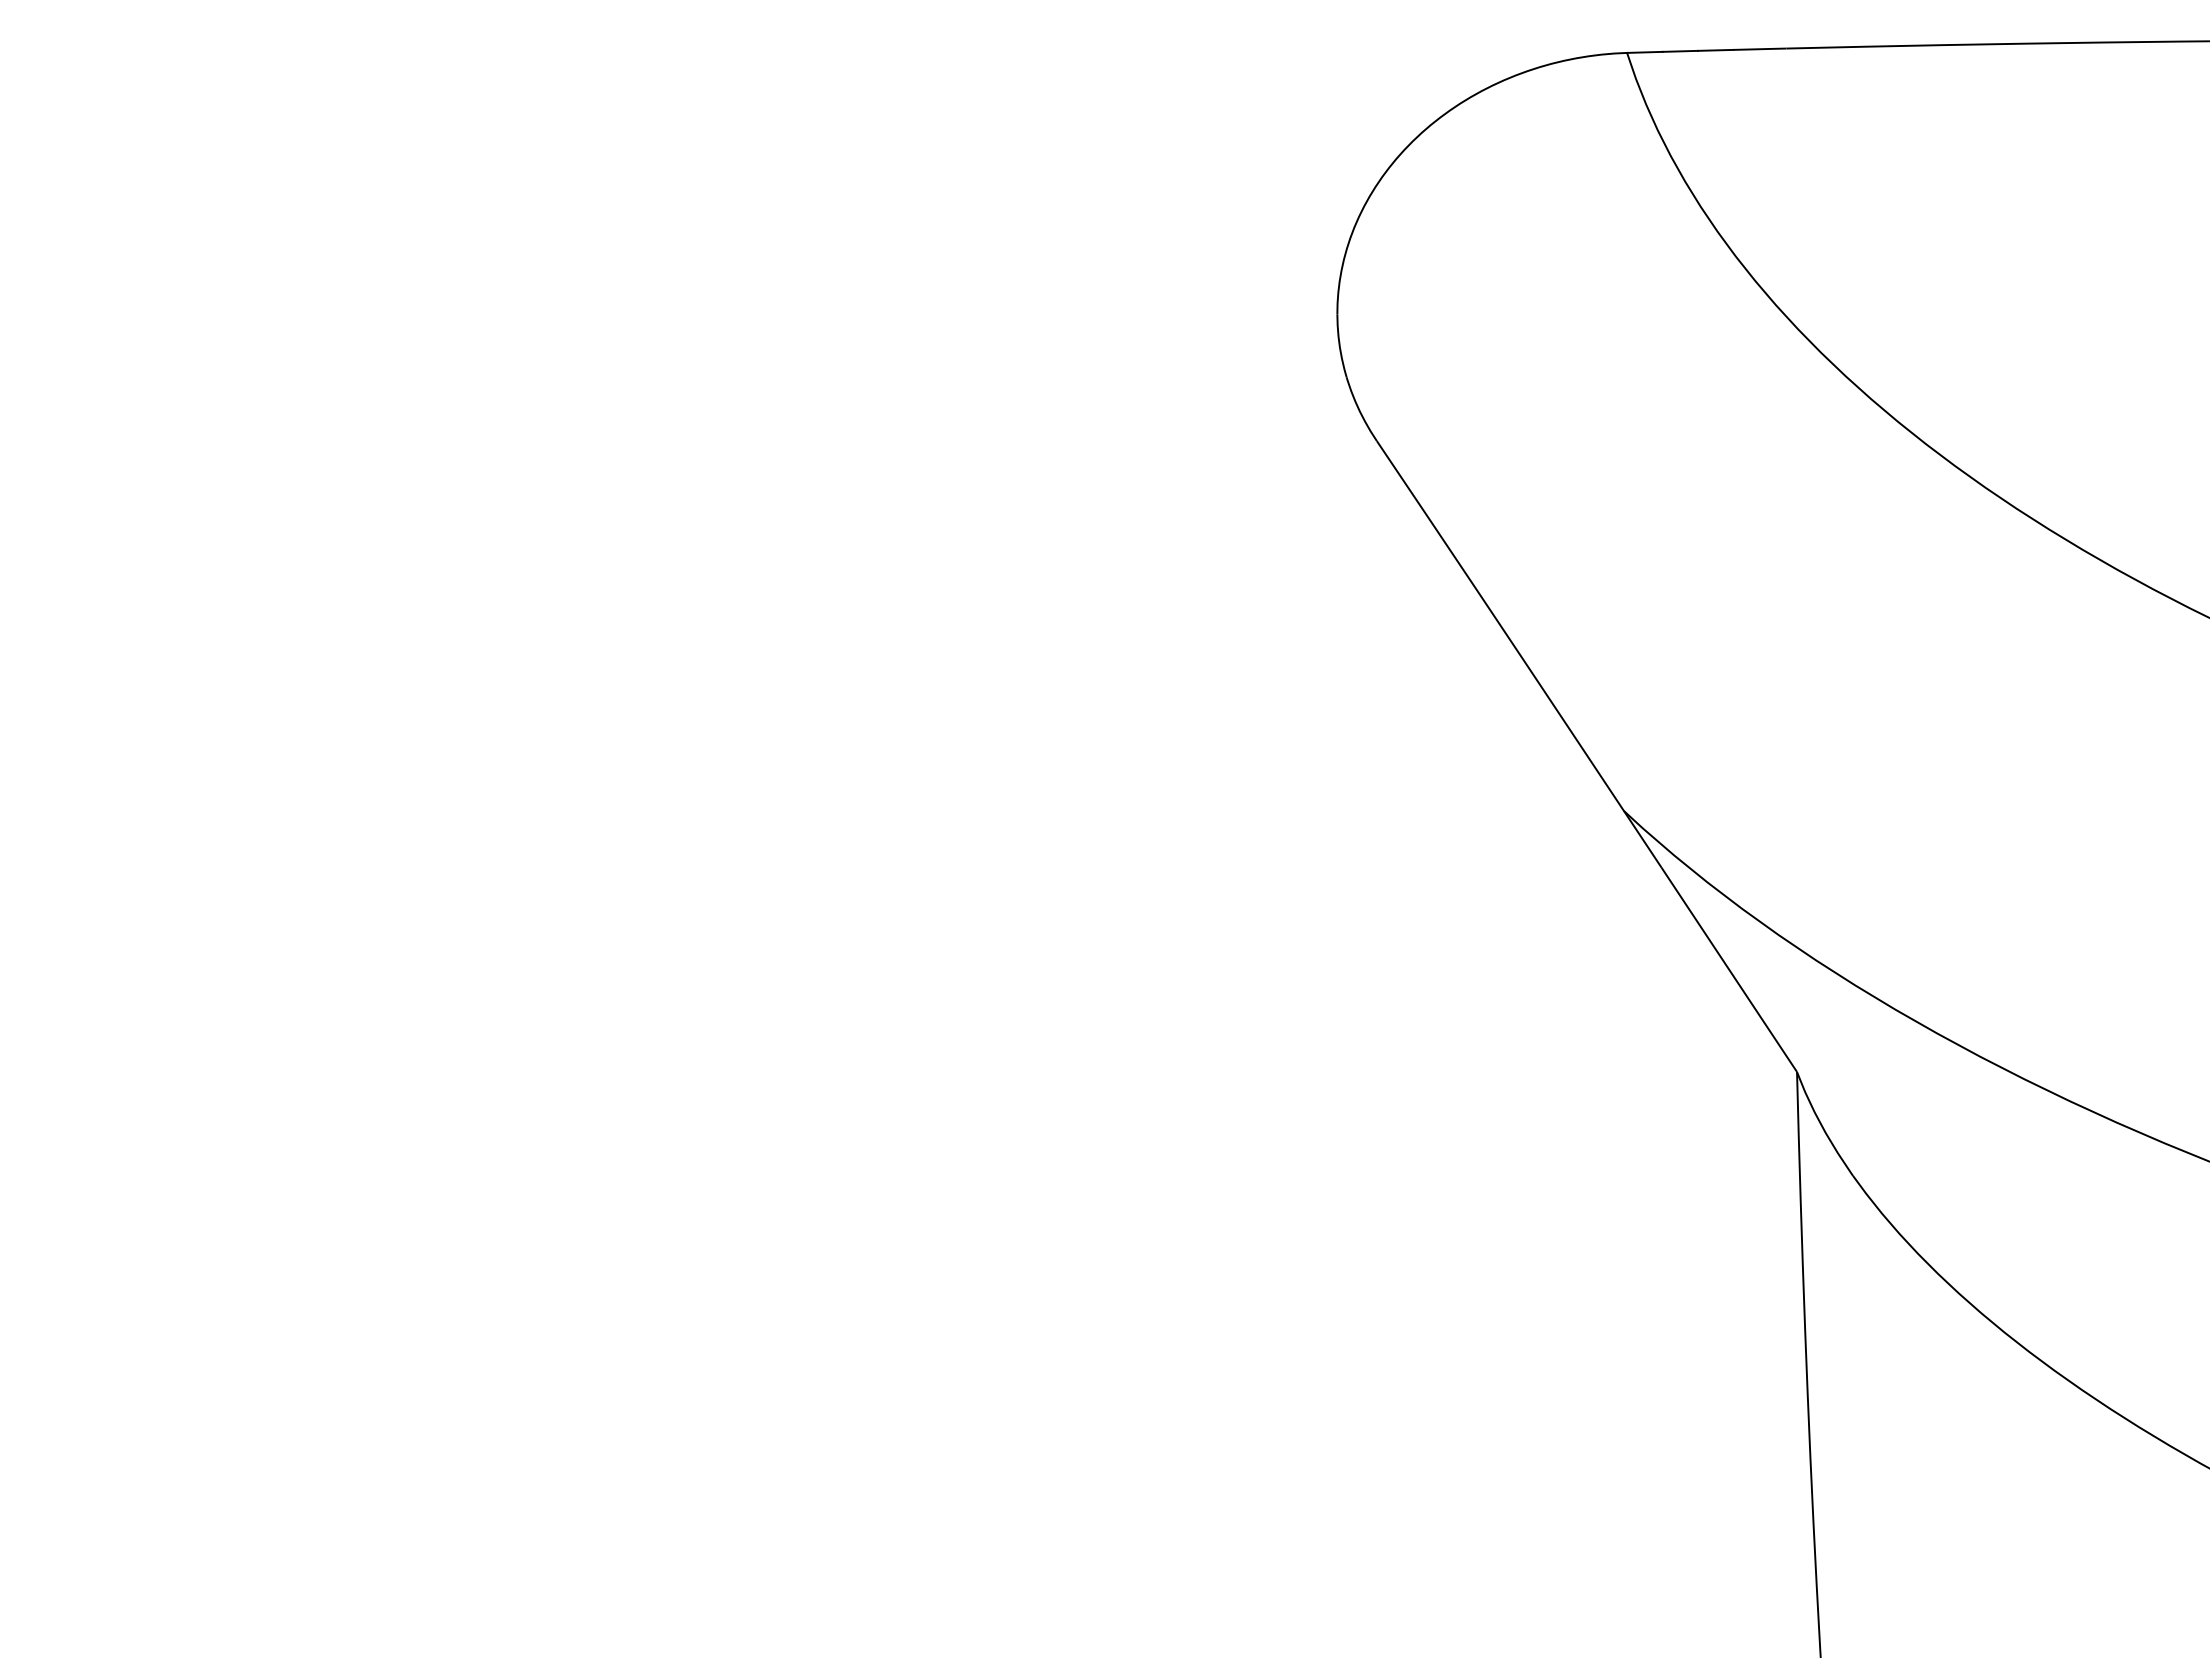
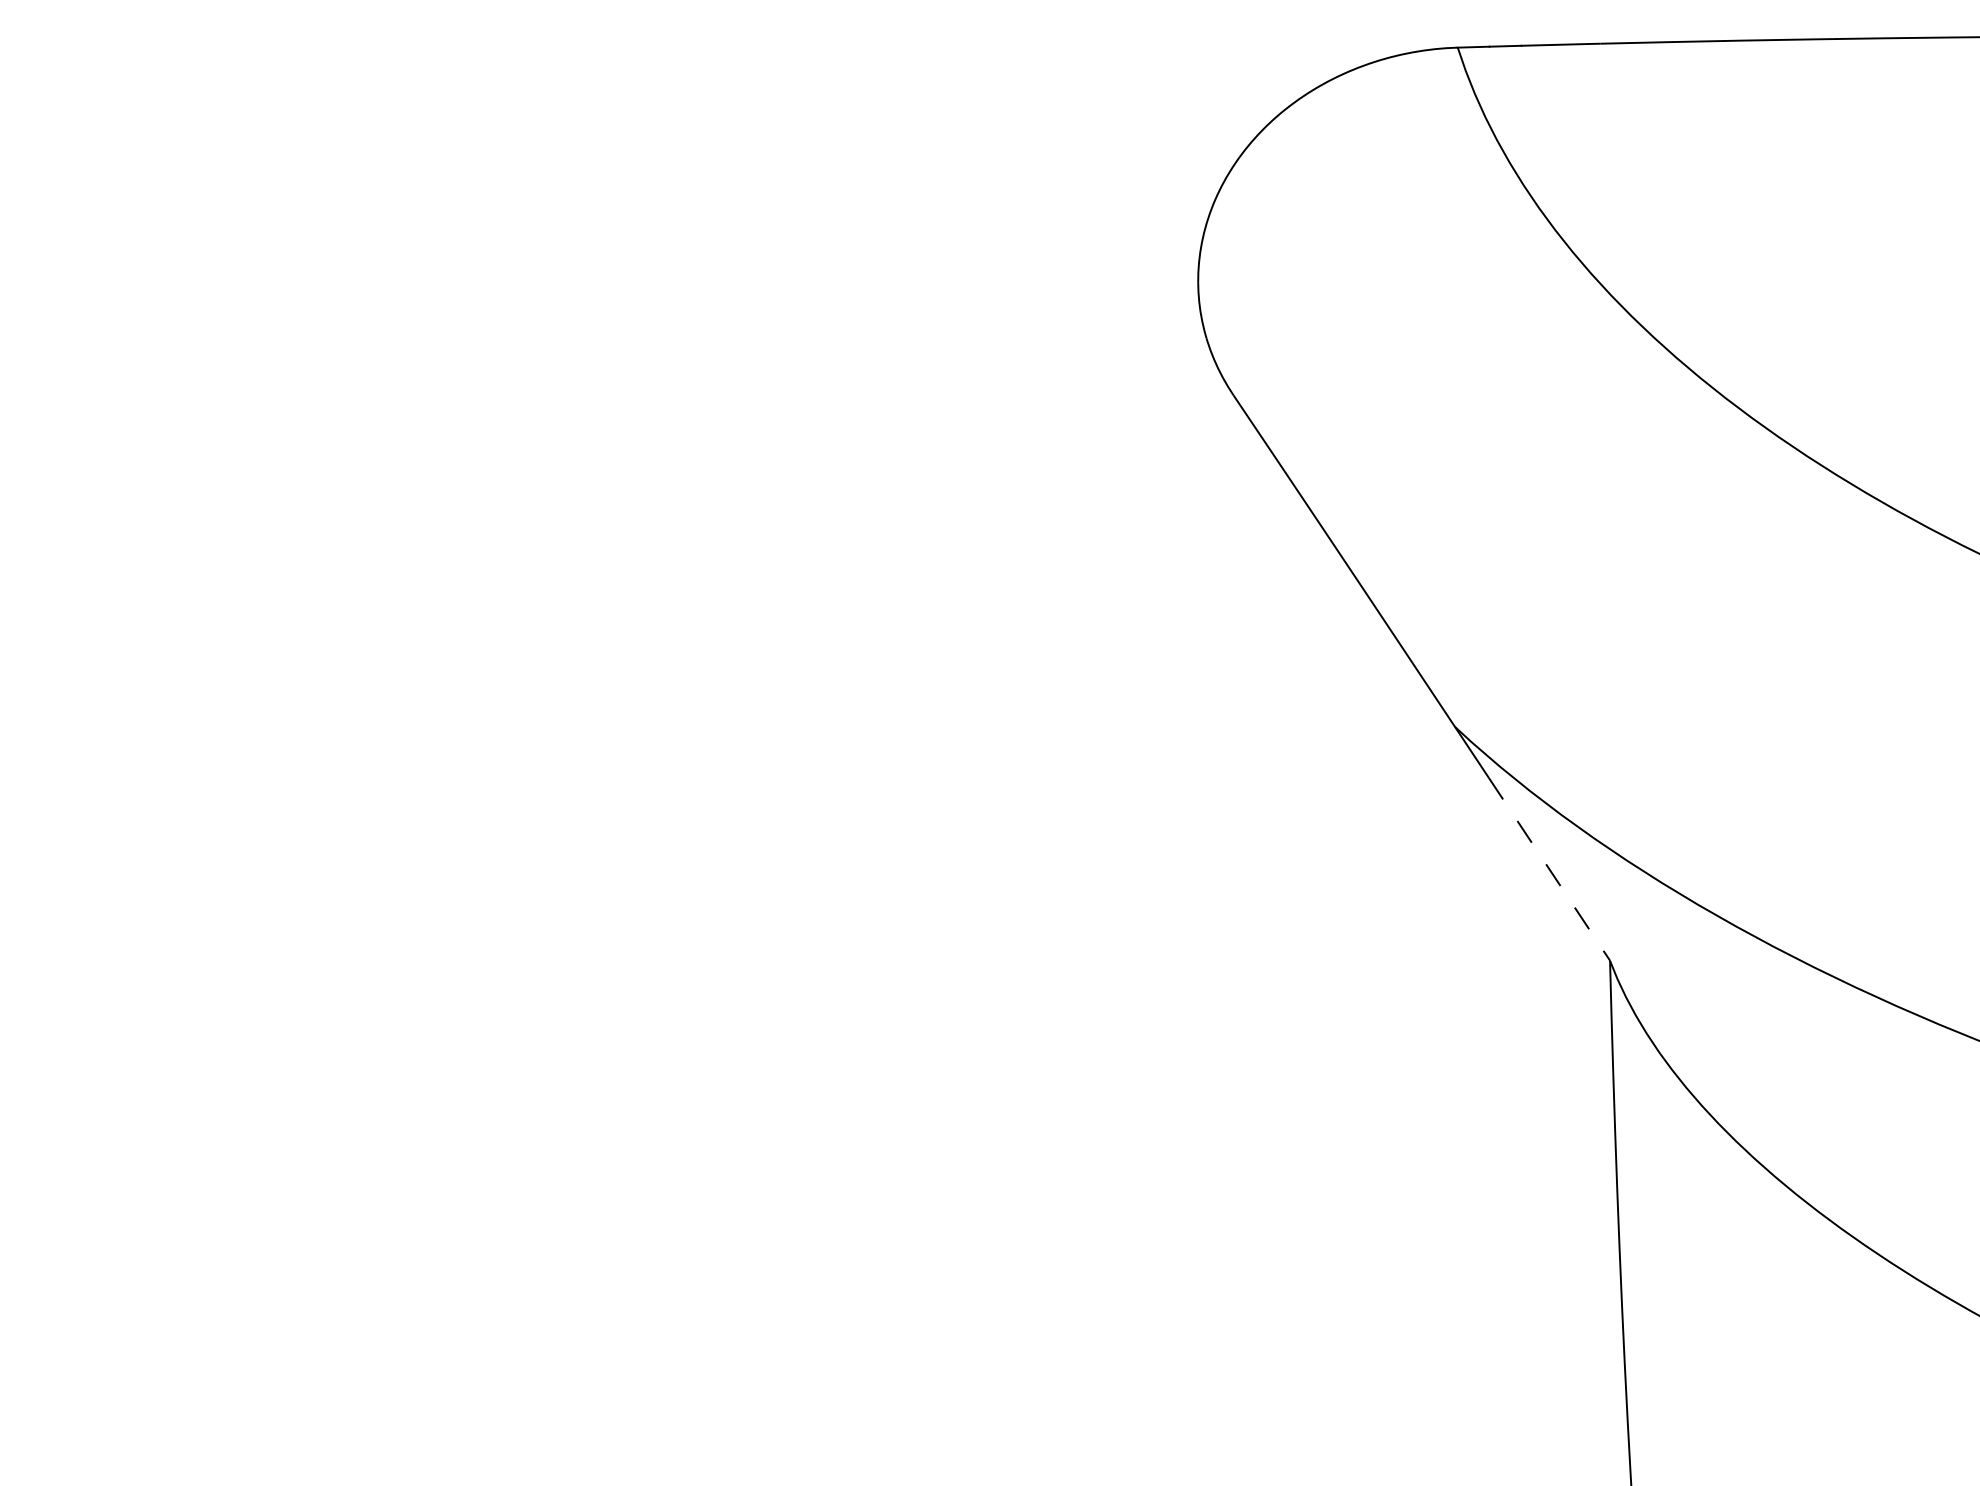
line: (1729, 970) -> (1549, 869), solid -> dashed

